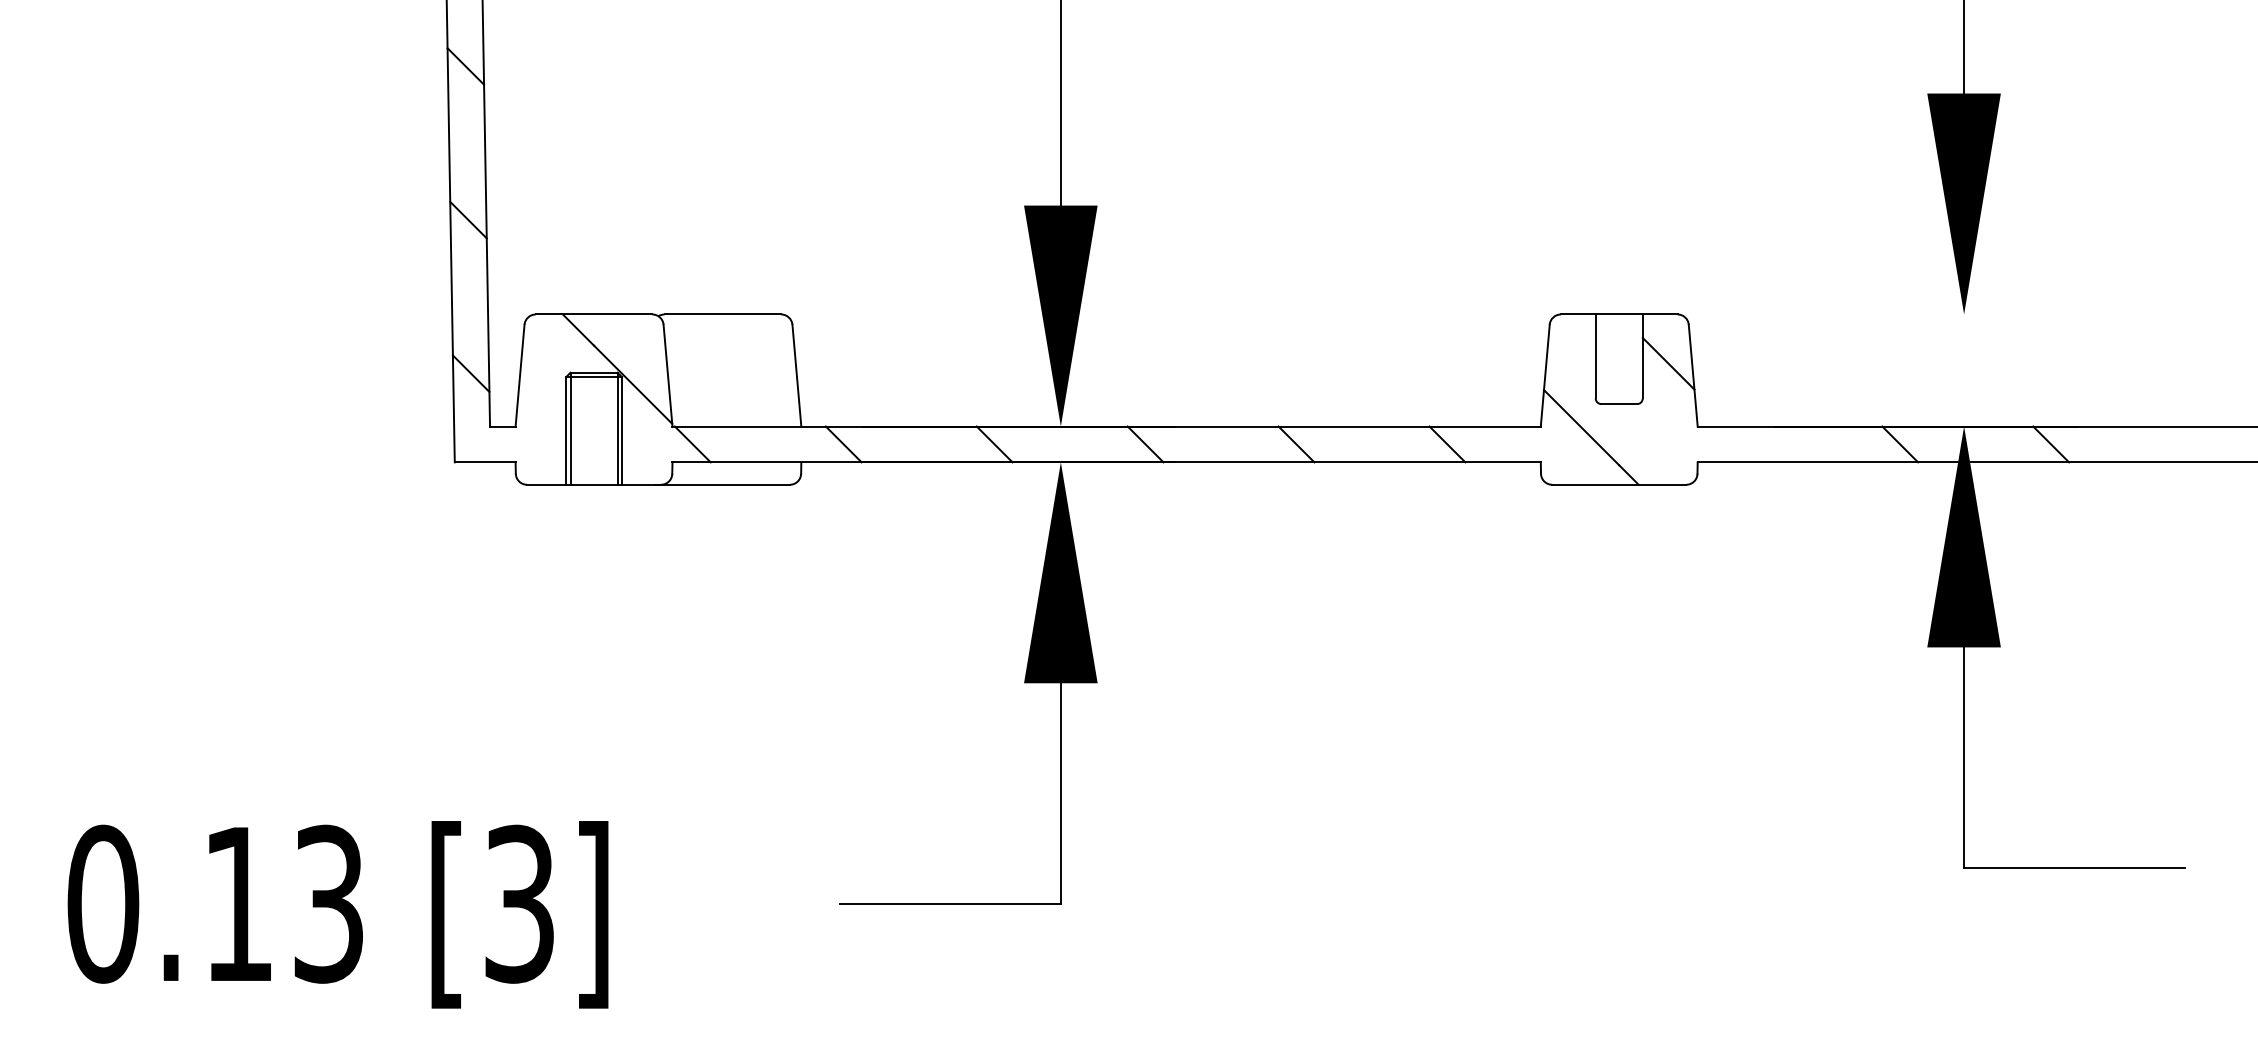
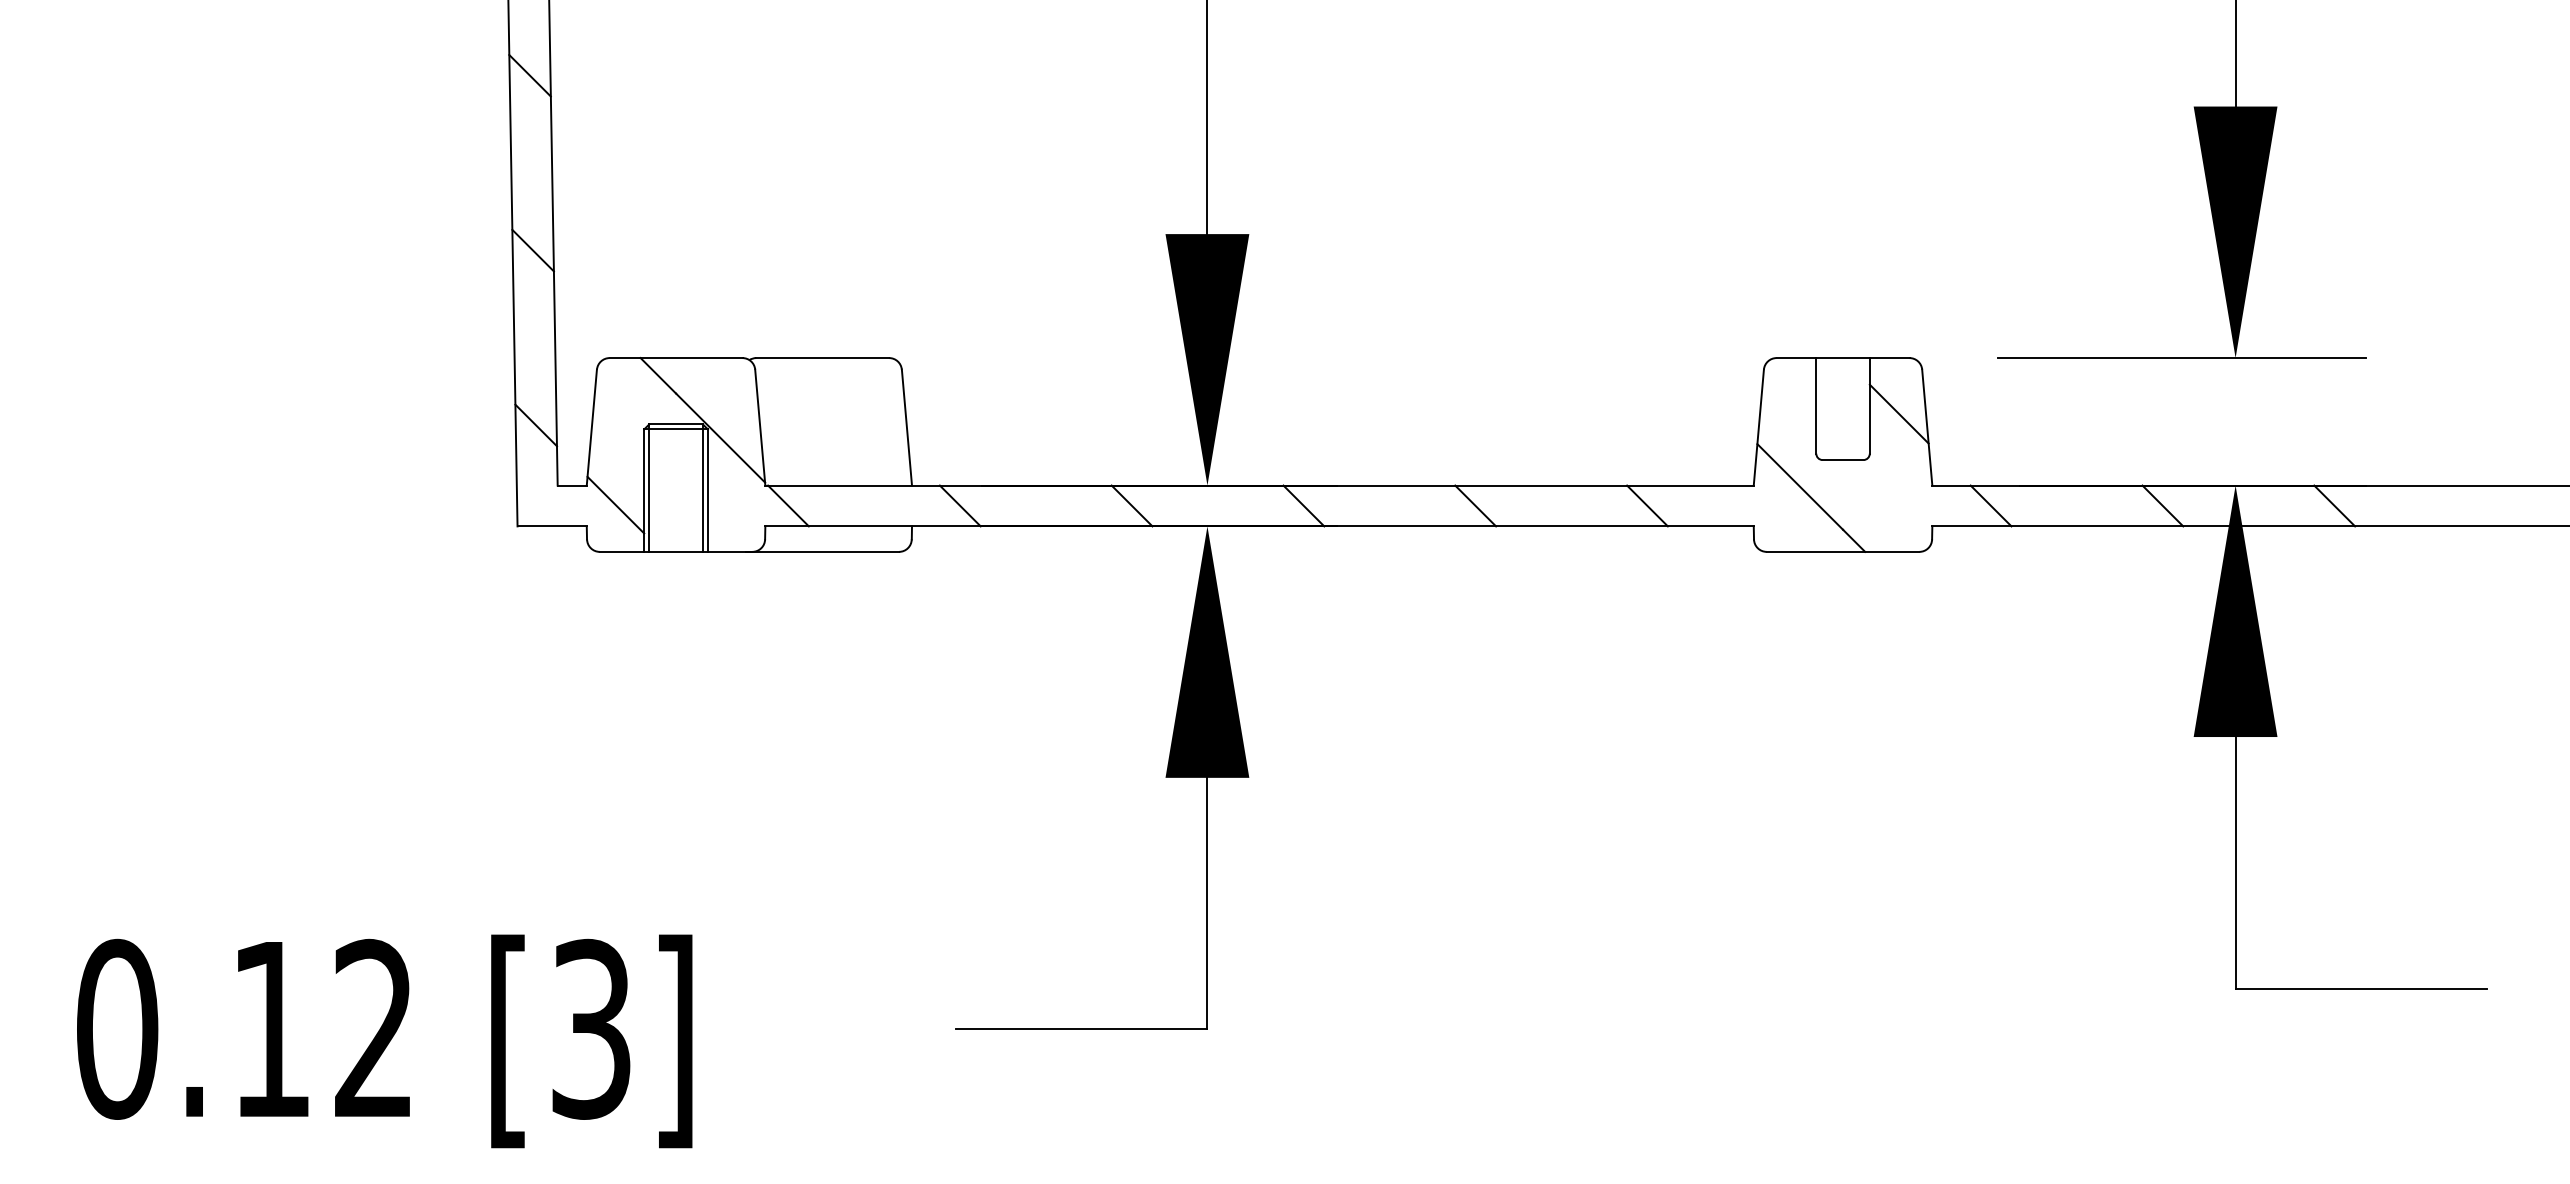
line: (1916, 314) -> (2181, 358), added
line: (541, 443) -> (616, 504), added
line: (1749, 444) -> (1991, 506), added
text: (328, 903) -> (373, 1028), 0.13 -> 0.12

